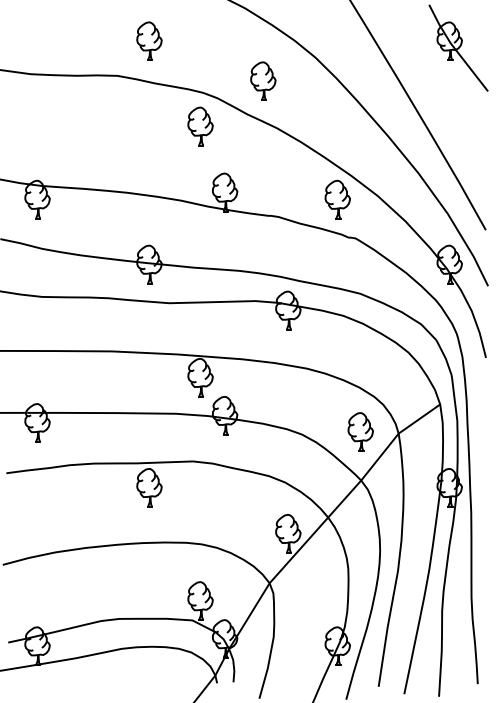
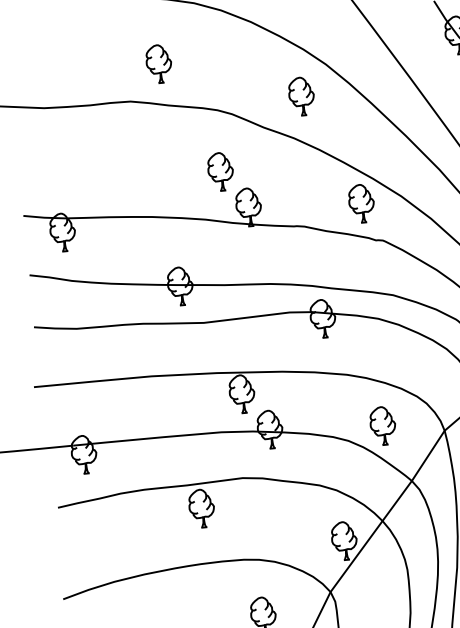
part: (263, 80) -> (301, 95), moved
part: (200, 126) -> (220, 171), moved
part: (360, 431) -> (382, 425), moved

